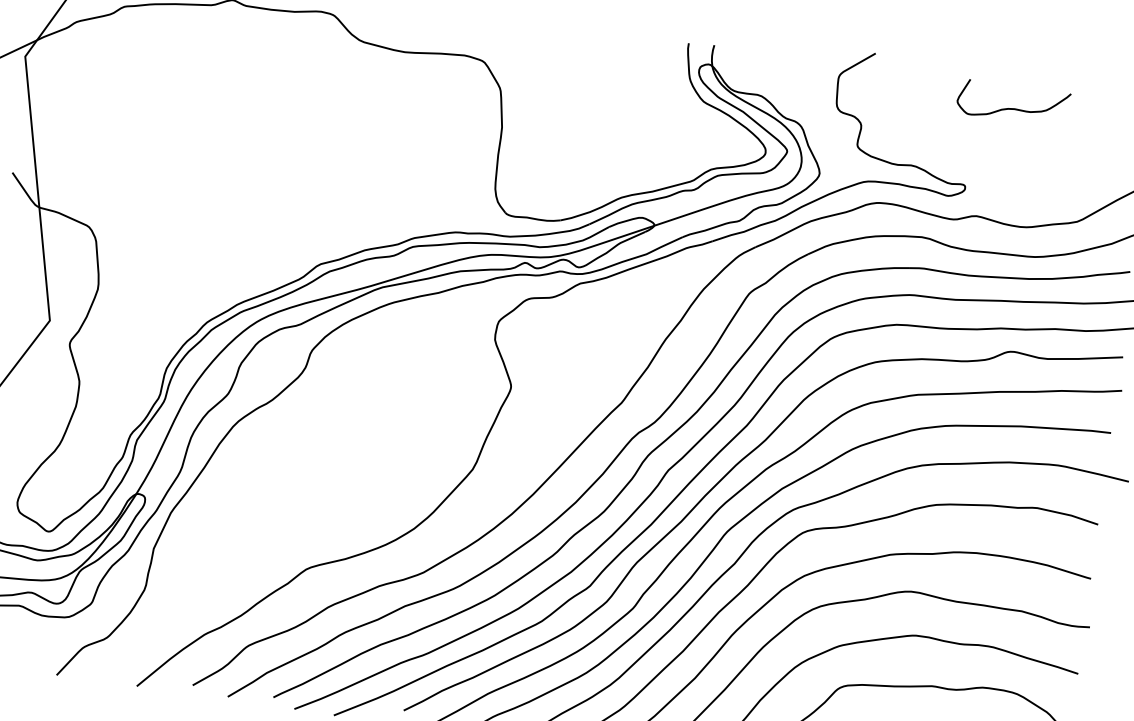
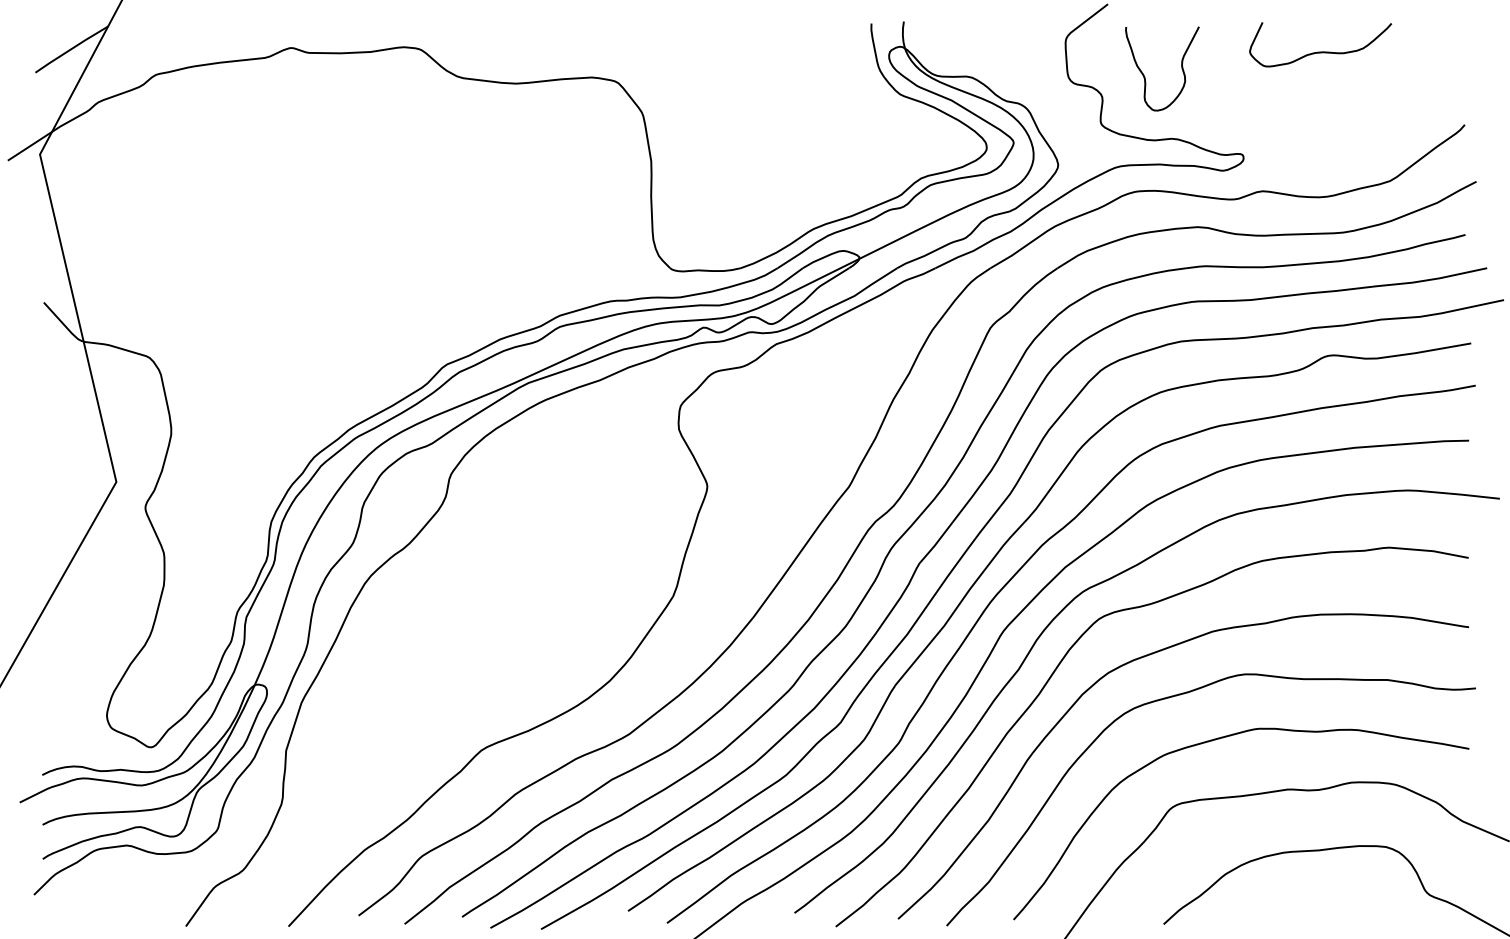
curve: (1012, 108) -> (1320, 51), moved
curve: (896, 112) -> (1144, 74), added

